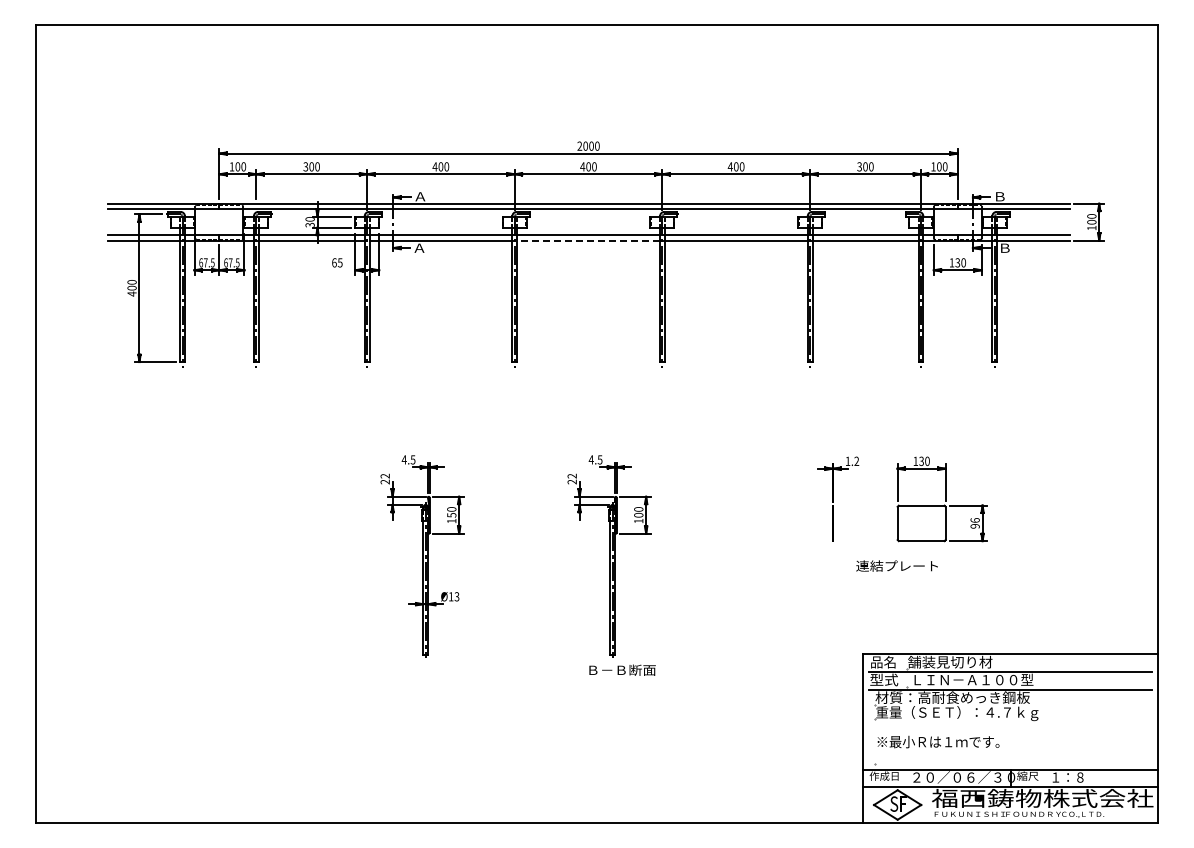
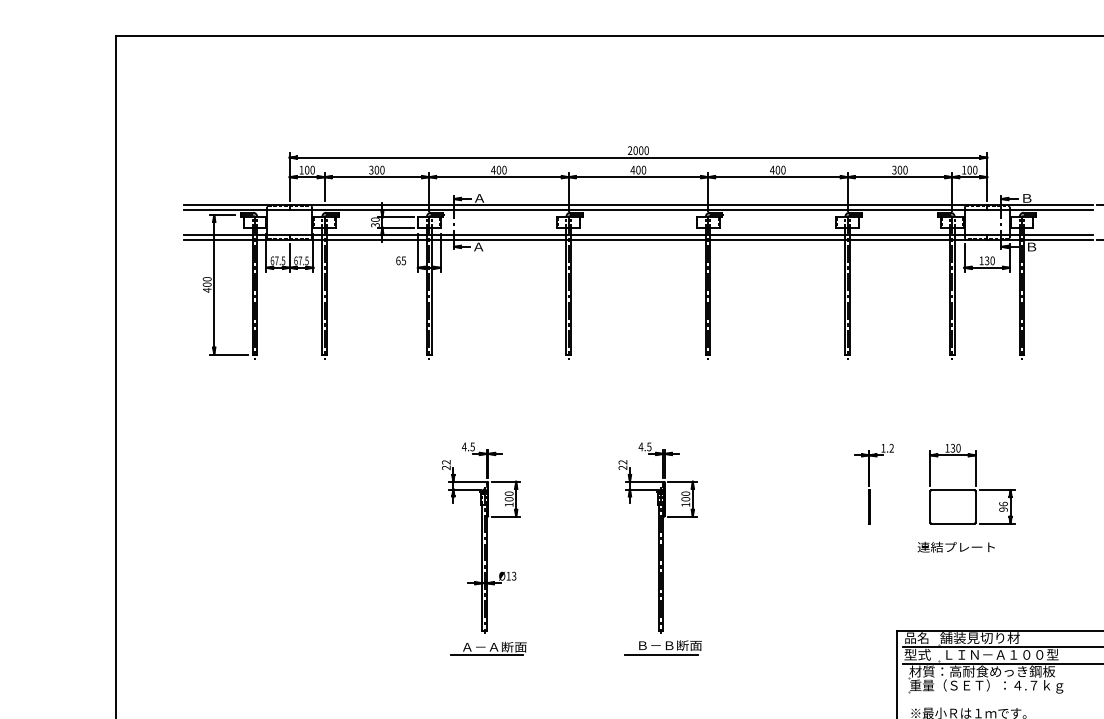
line: (588, 240) -> (638, 239), dashed -> solid
text: (451, 514) -> (508, 498), 150 -> 100
text: (896, 565) -> (955, 546), moved
part: (429, 673) -> (488, 648), added
line: (612, 679) -> (661, 654), added

